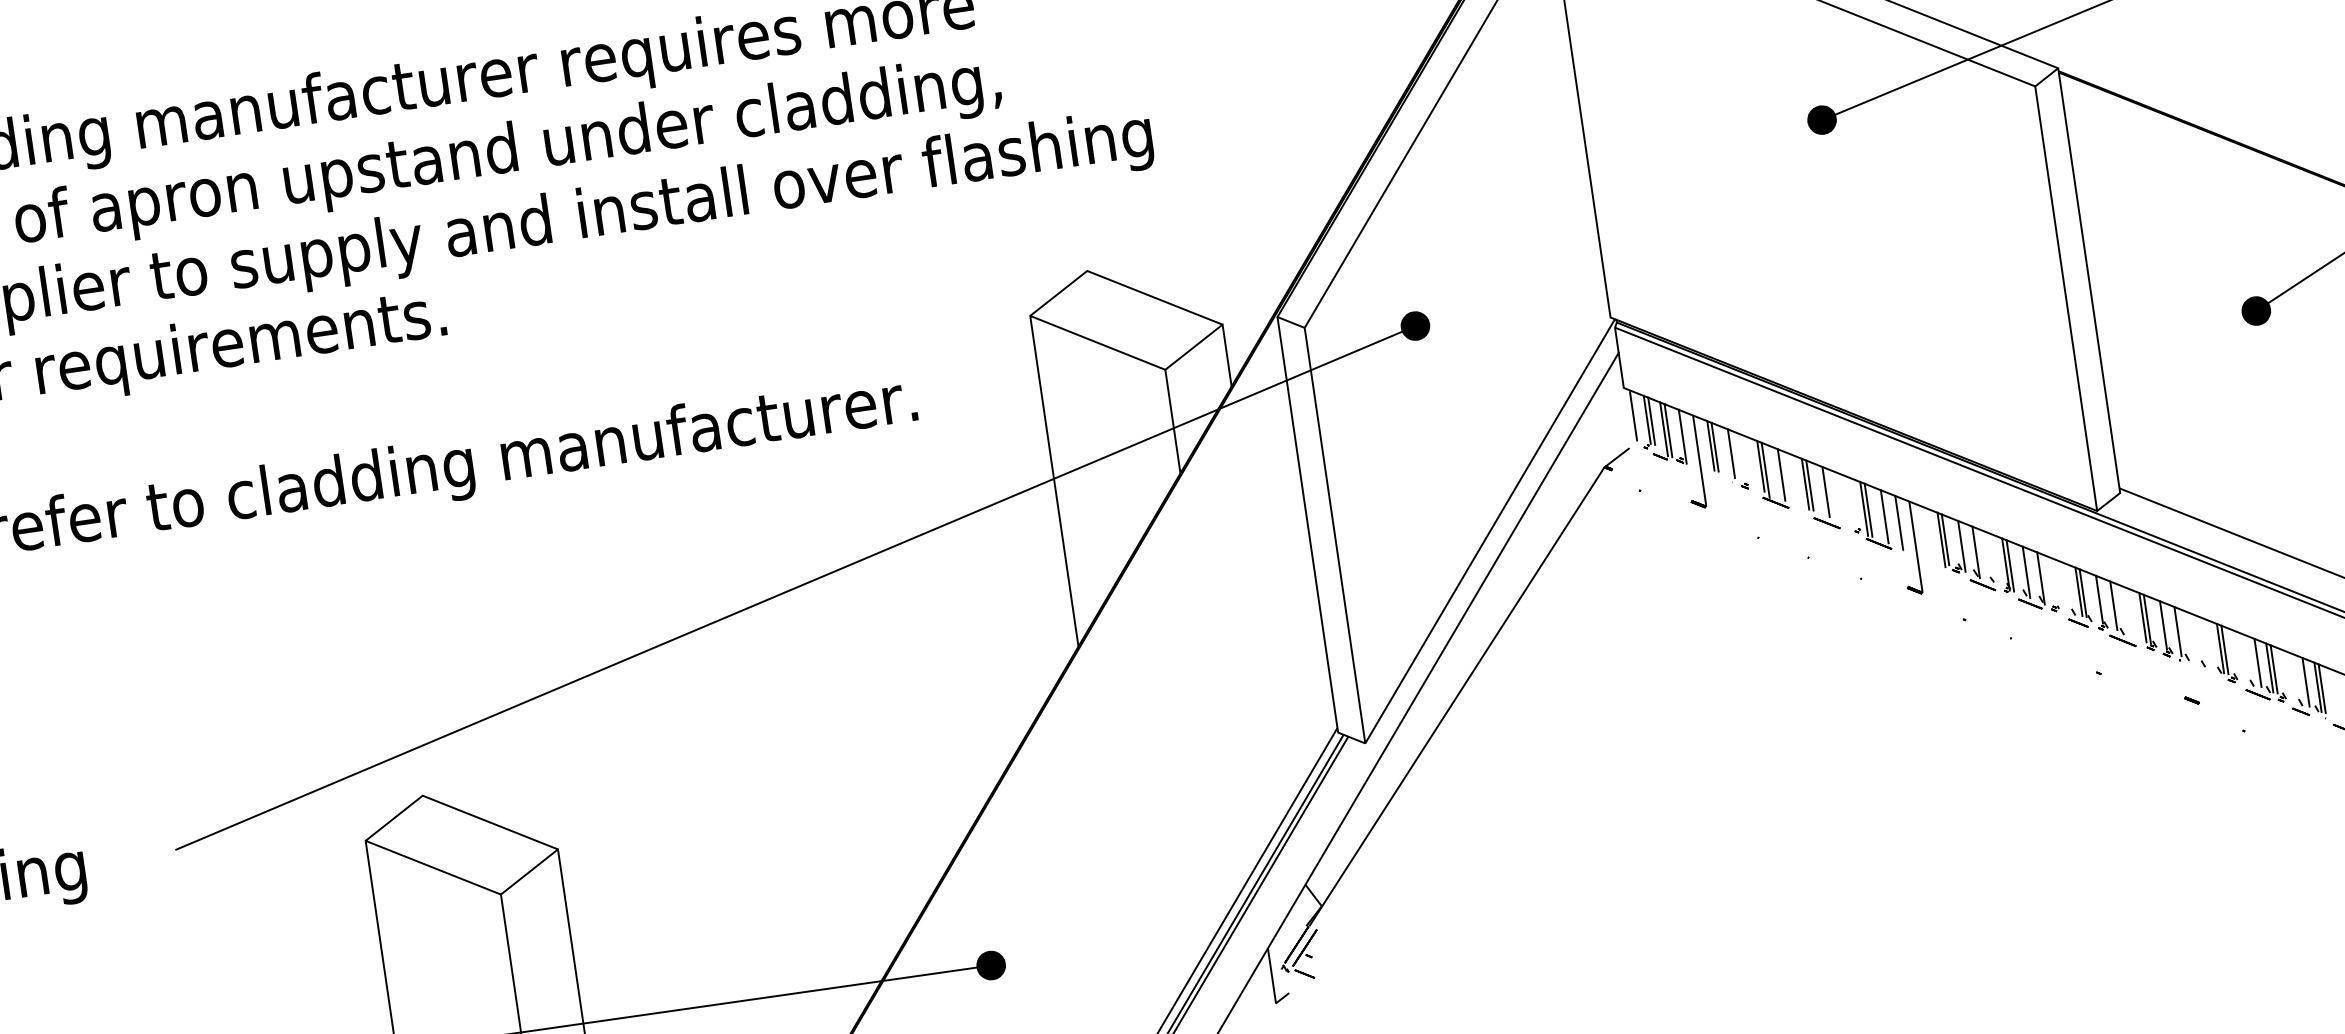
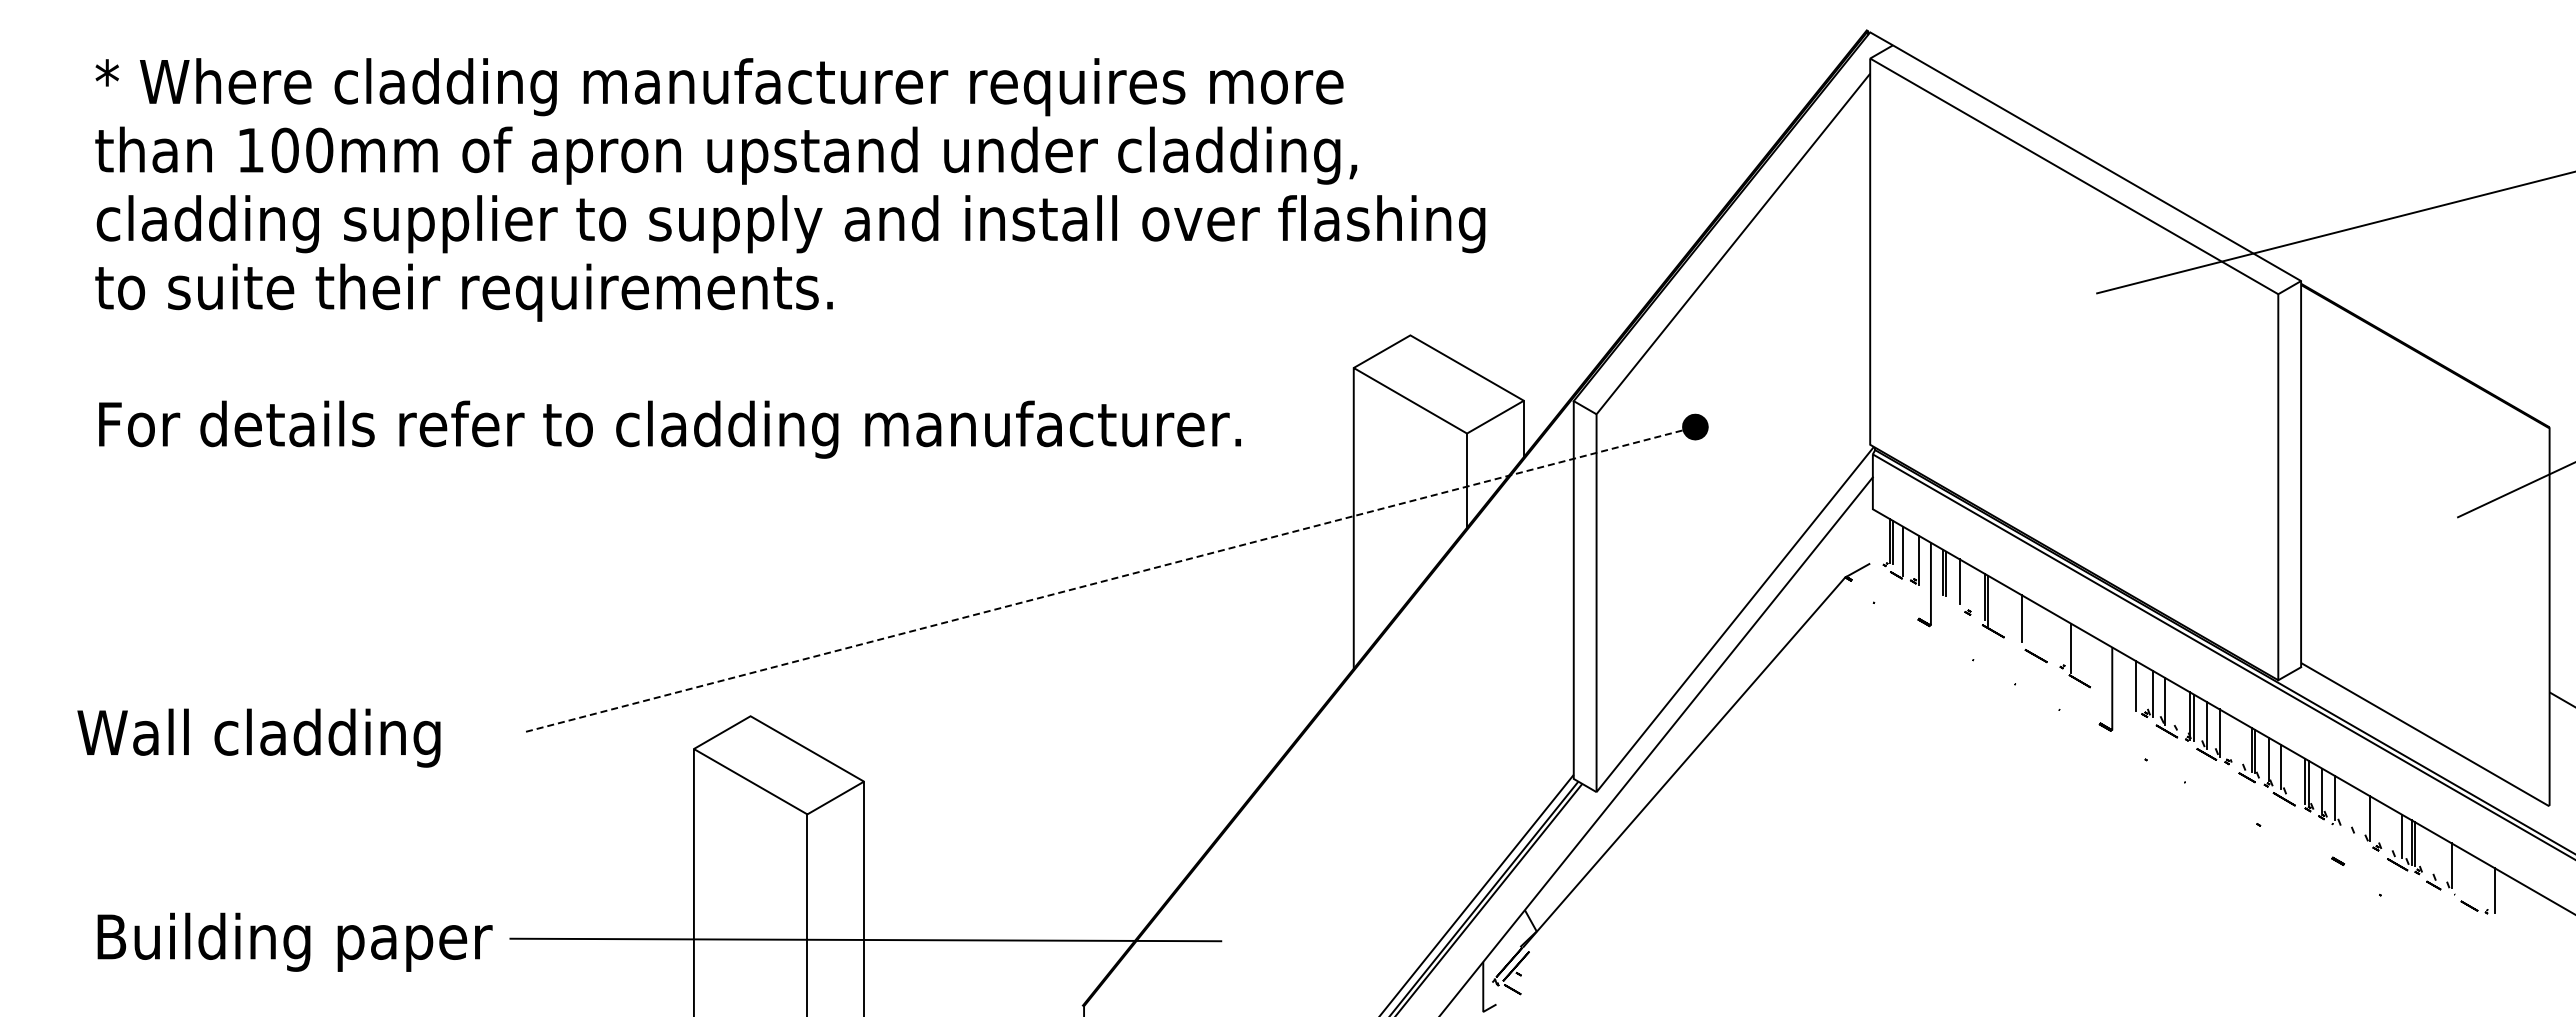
fill: (1821, 120) -> (2083, 296), removed
fill: (2255, 310) -> (2445, 522), removed
line: (1633, 416) -> (1877, 535), removed
line: (1668, 429) -> (1907, 552), removed
line: (1782, 474) -> (2002, 606), removed
line: (1809, 485) -> (2025, 620), removed
line: (1826, 491) -> (2039, 627), removed
line: (1868, 509) -> (2074, 649), removed
line: (1884, 516) -> (2088, 657), removed
line: (1899, 522) -> (2100, 664), removed
line: (1945, 540) -> (2139, 686), removed
line: (788, 591) -> (1102, 581), solid -> dashed
line: (2224, 649) -> (2373, 820), removed
line: (2306, 681) -> (2442, 859), removed
line: (2322, 688) -> (2455, 867), removed
fill: (990, 964) -> (1234, 940), removed

